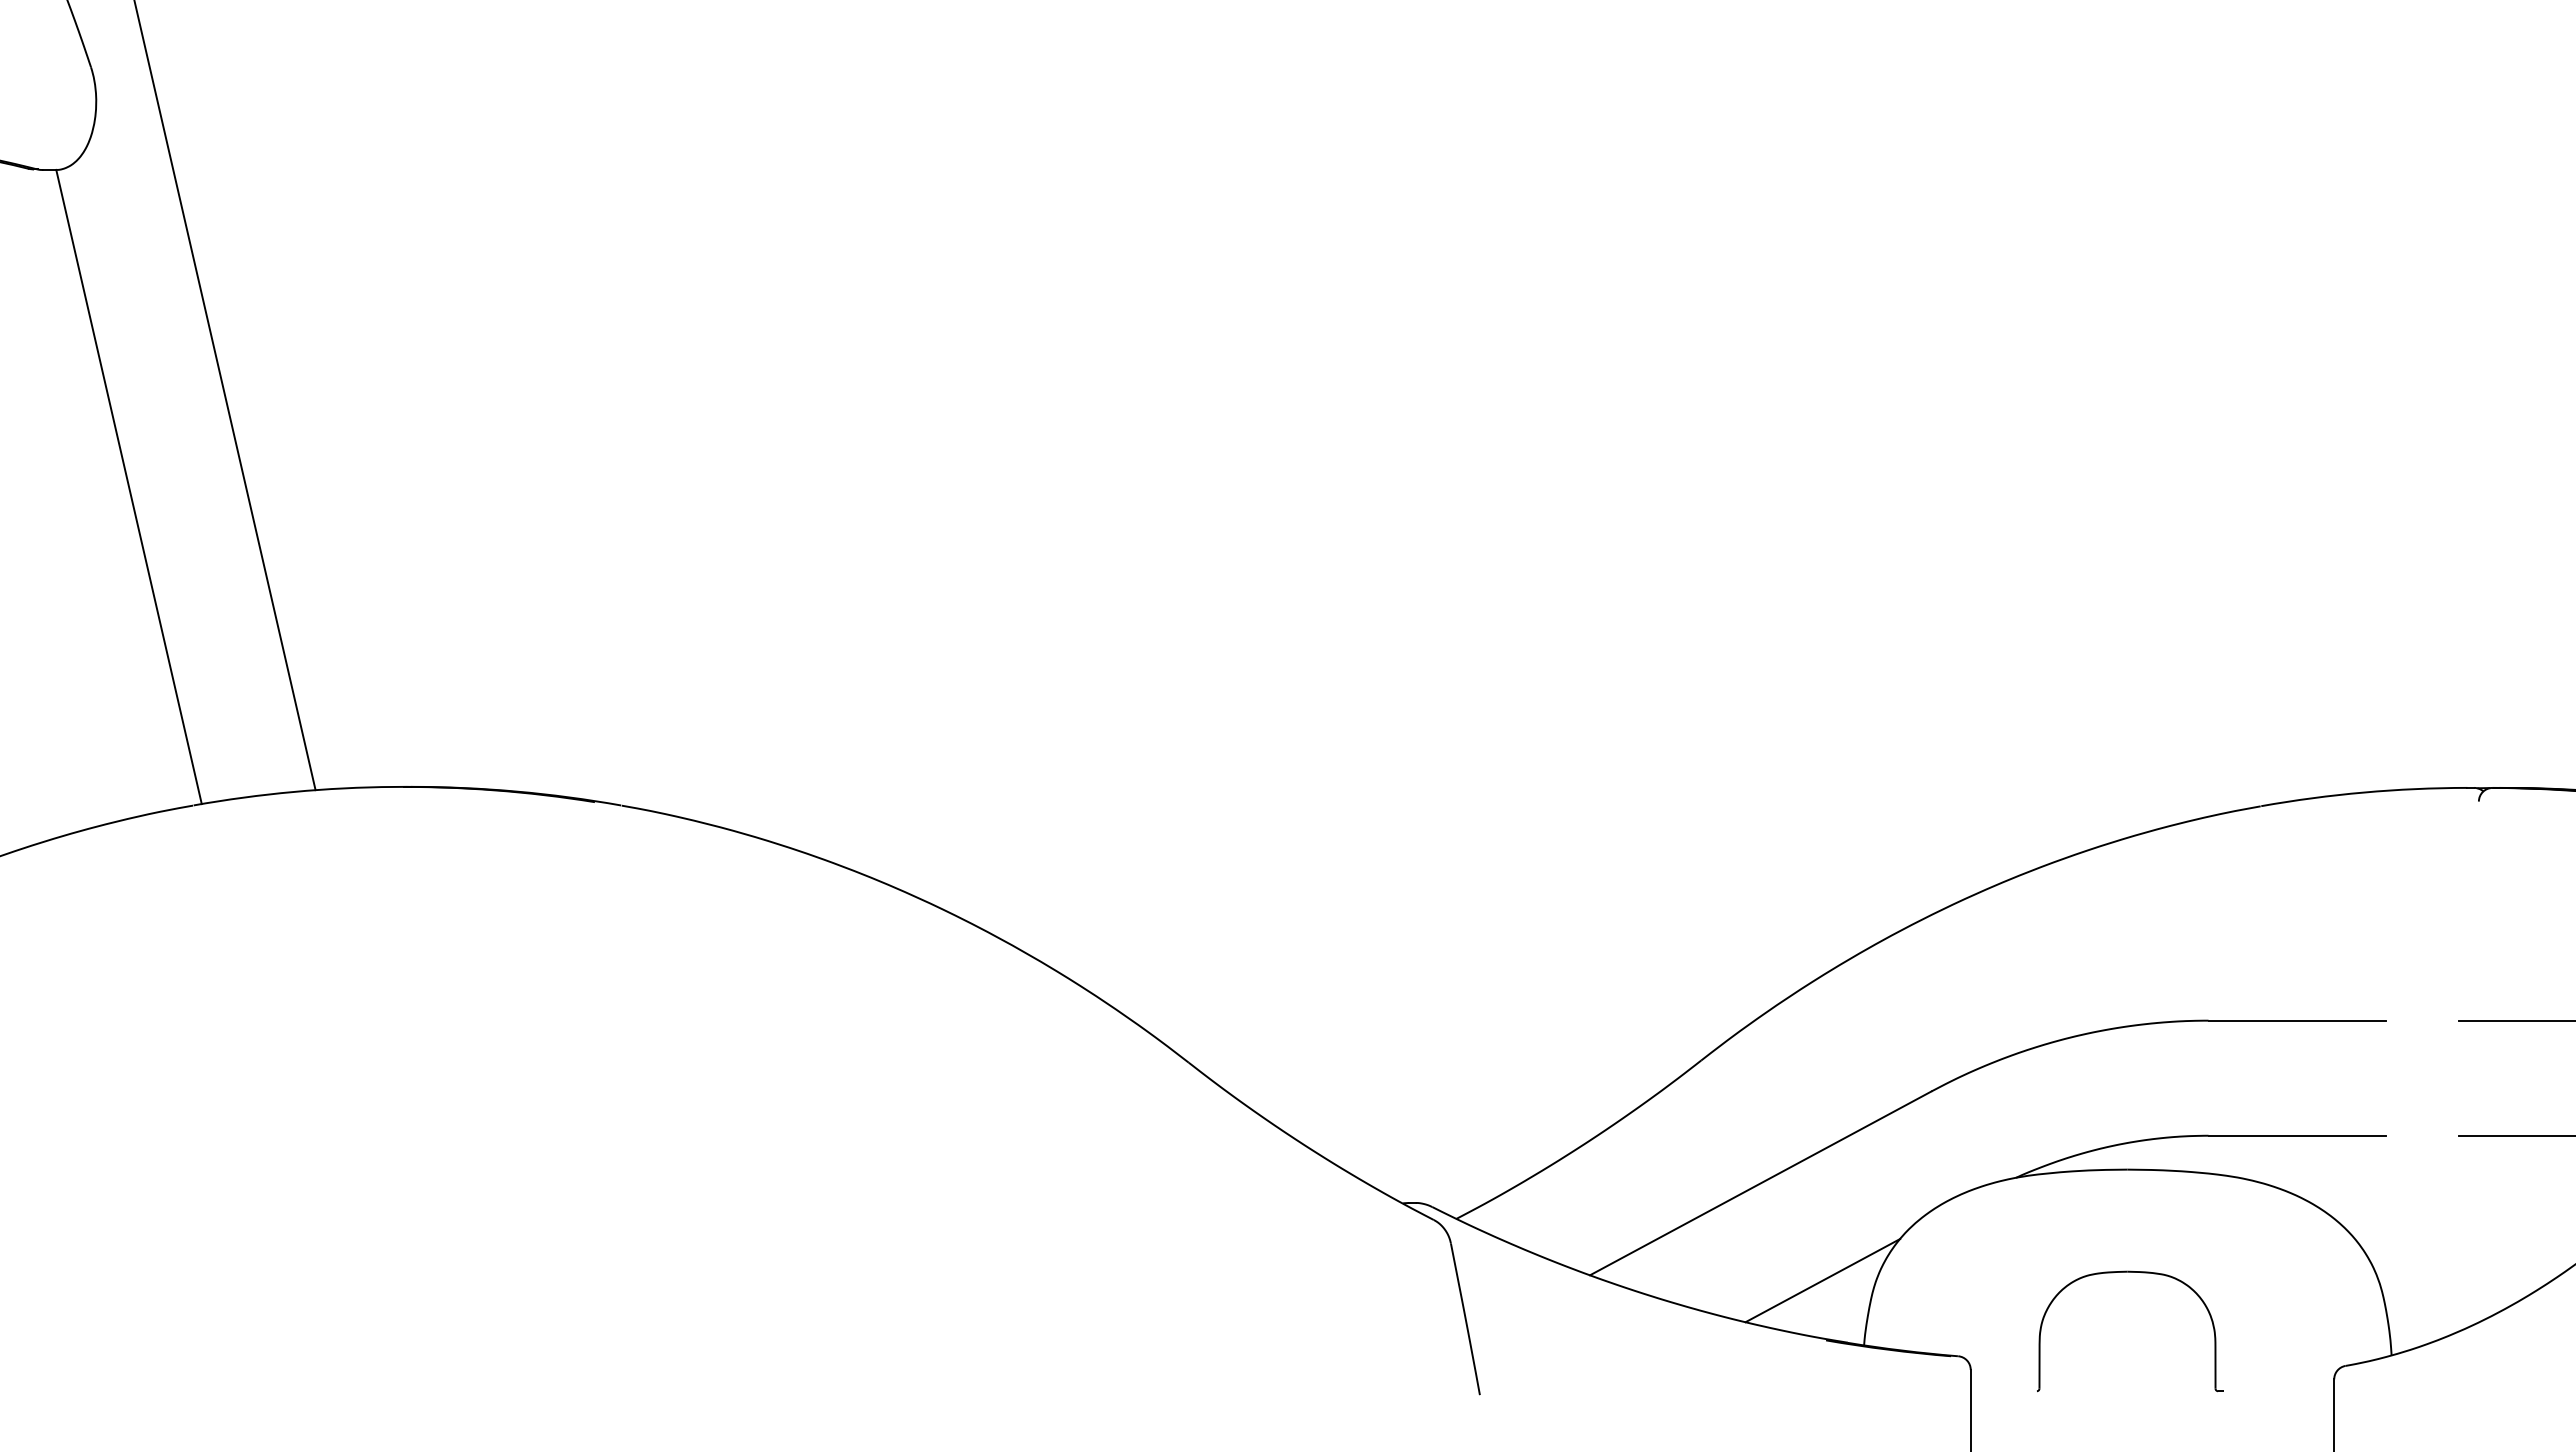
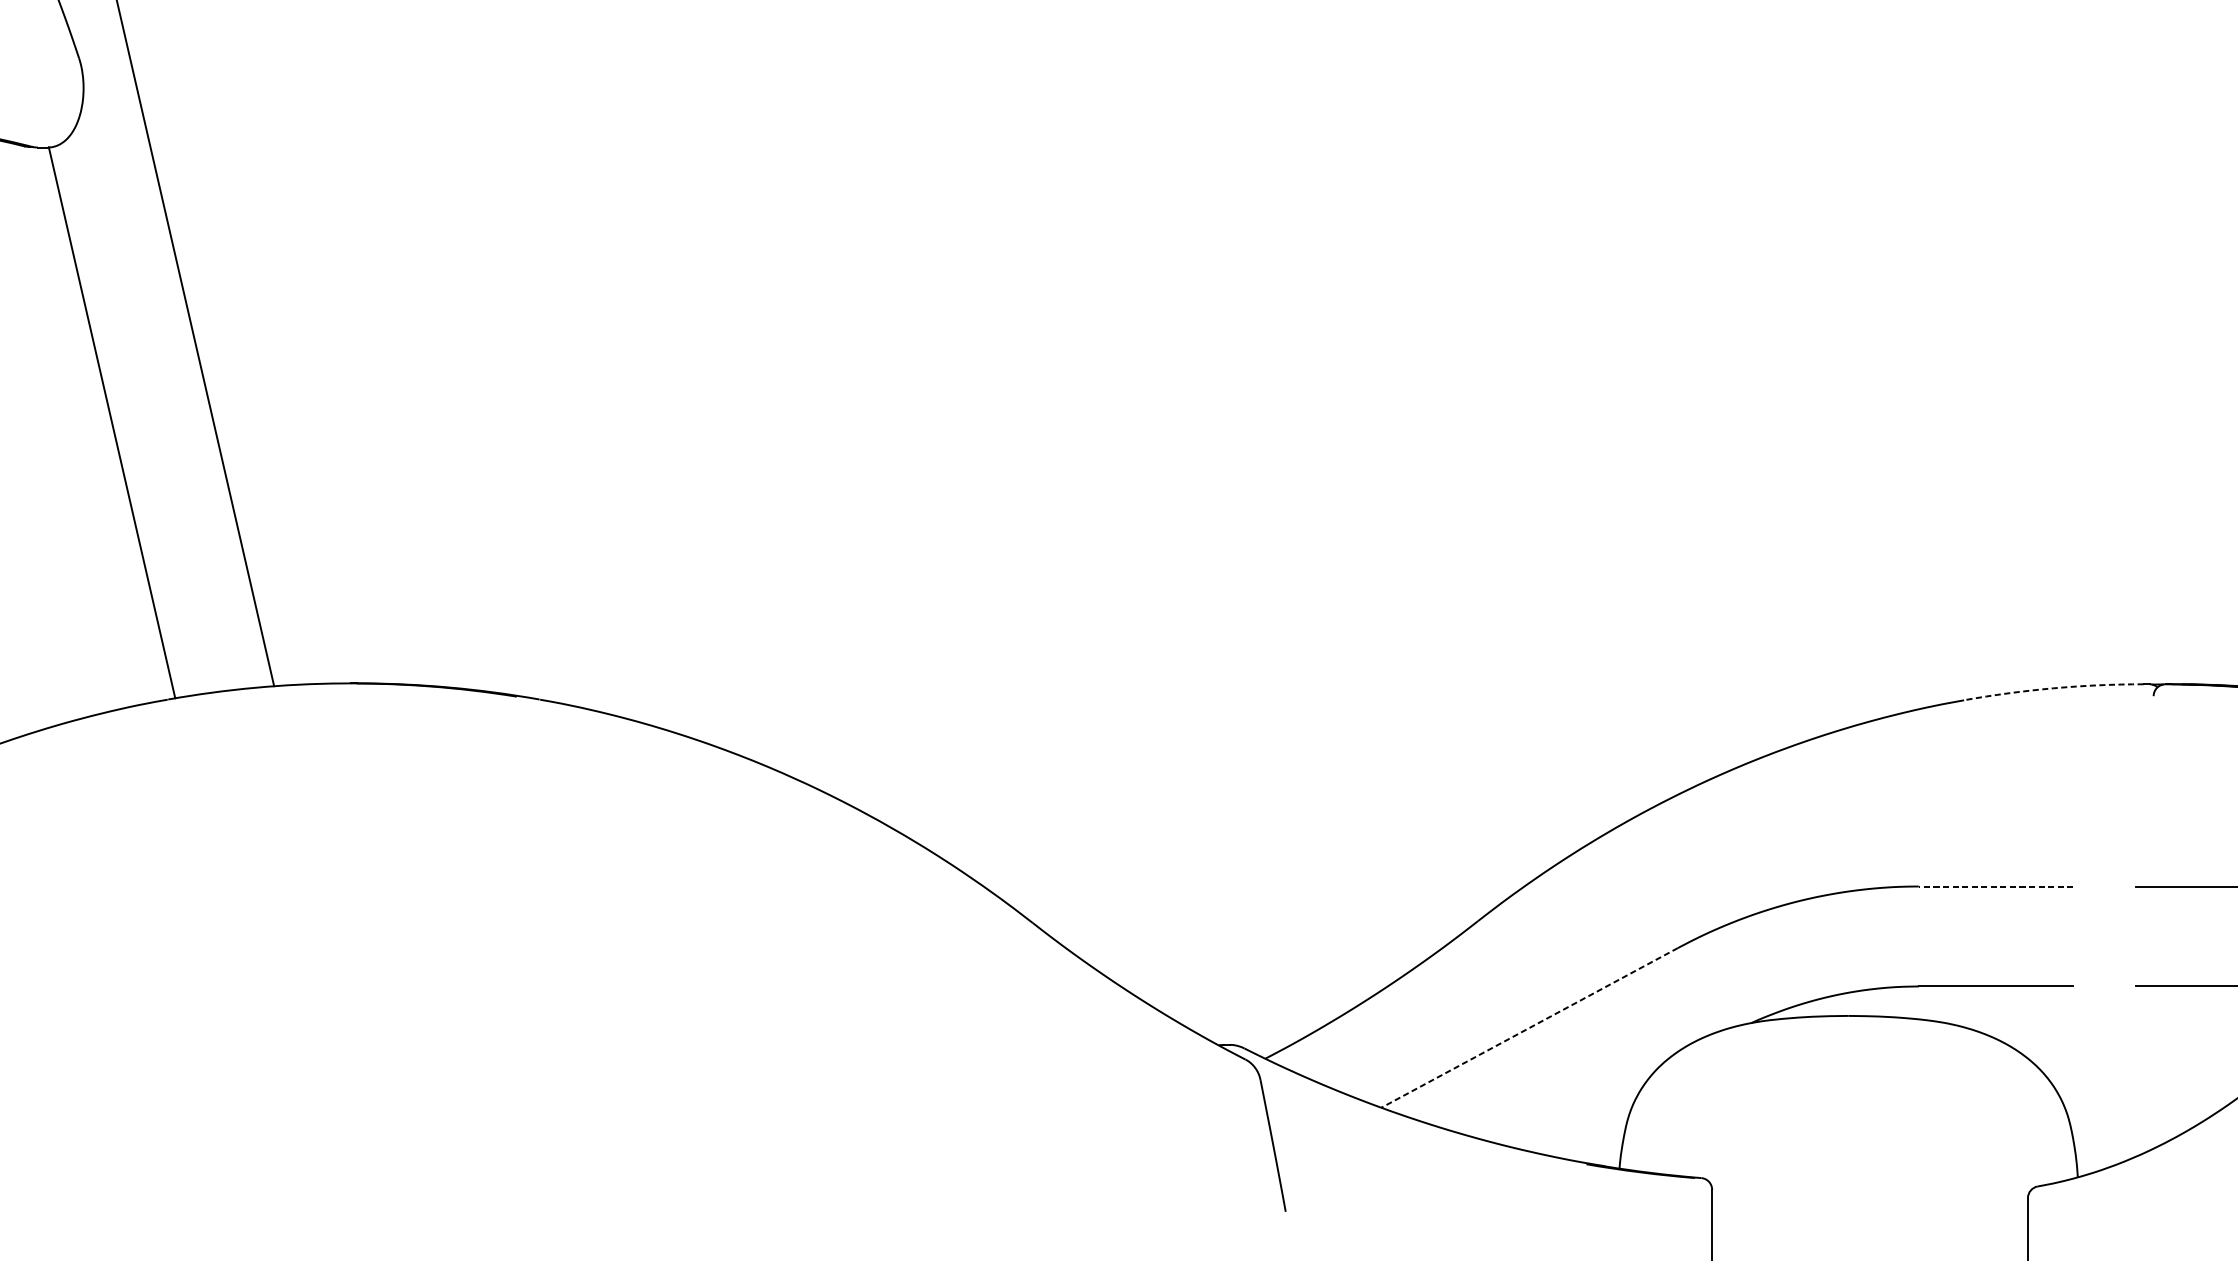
arc: (2363, 792) -> (2053, 688), solid -> dashed
line: (2297, 1020) -> (1996, 886), solid -> dashed
line: (1760, 1183) -> (1529, 1027), solid -> dashed
part: (2130, 1272) -> (1850, 1105), removed
line: (1822, 1280) -> (1583, 1112), removed

